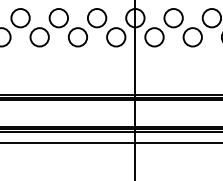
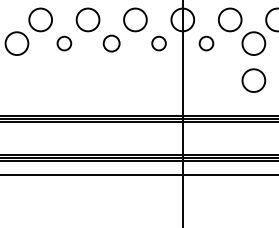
circle: (39, 37) -> (64, 43), size x0.6
circle: (77, 37) -> (111, 43), size x0.7
circle: (115, 37) -> (158, 43), size x0.6
circle: (154, 37) -> (206, 43), size x0.6
circle: (192, 67) -> (253, 80), added

